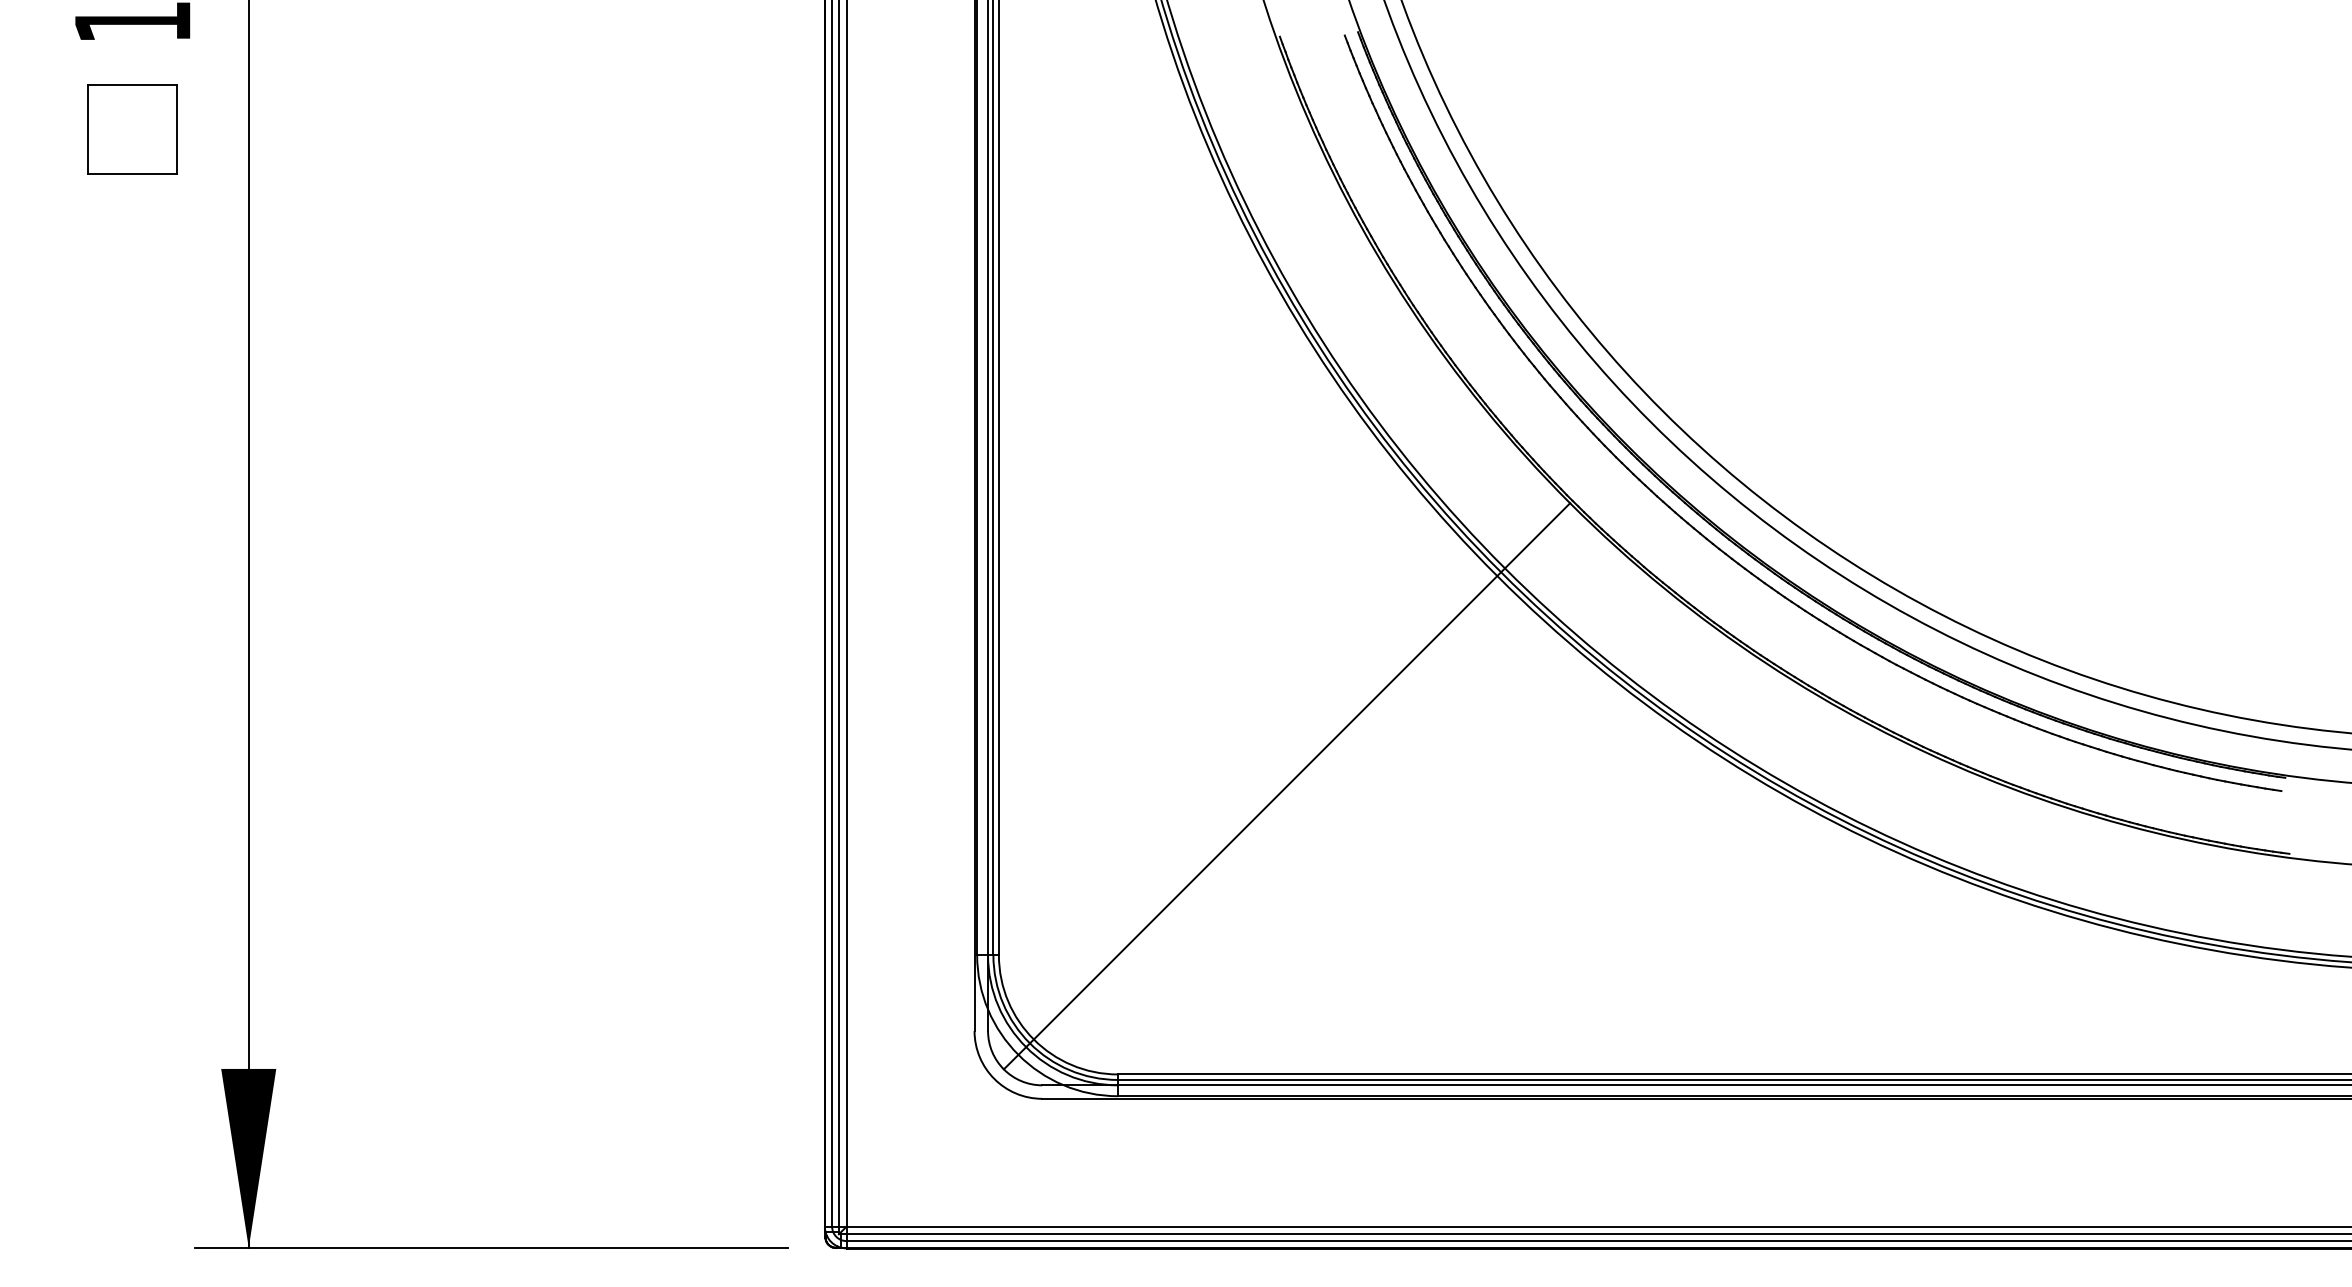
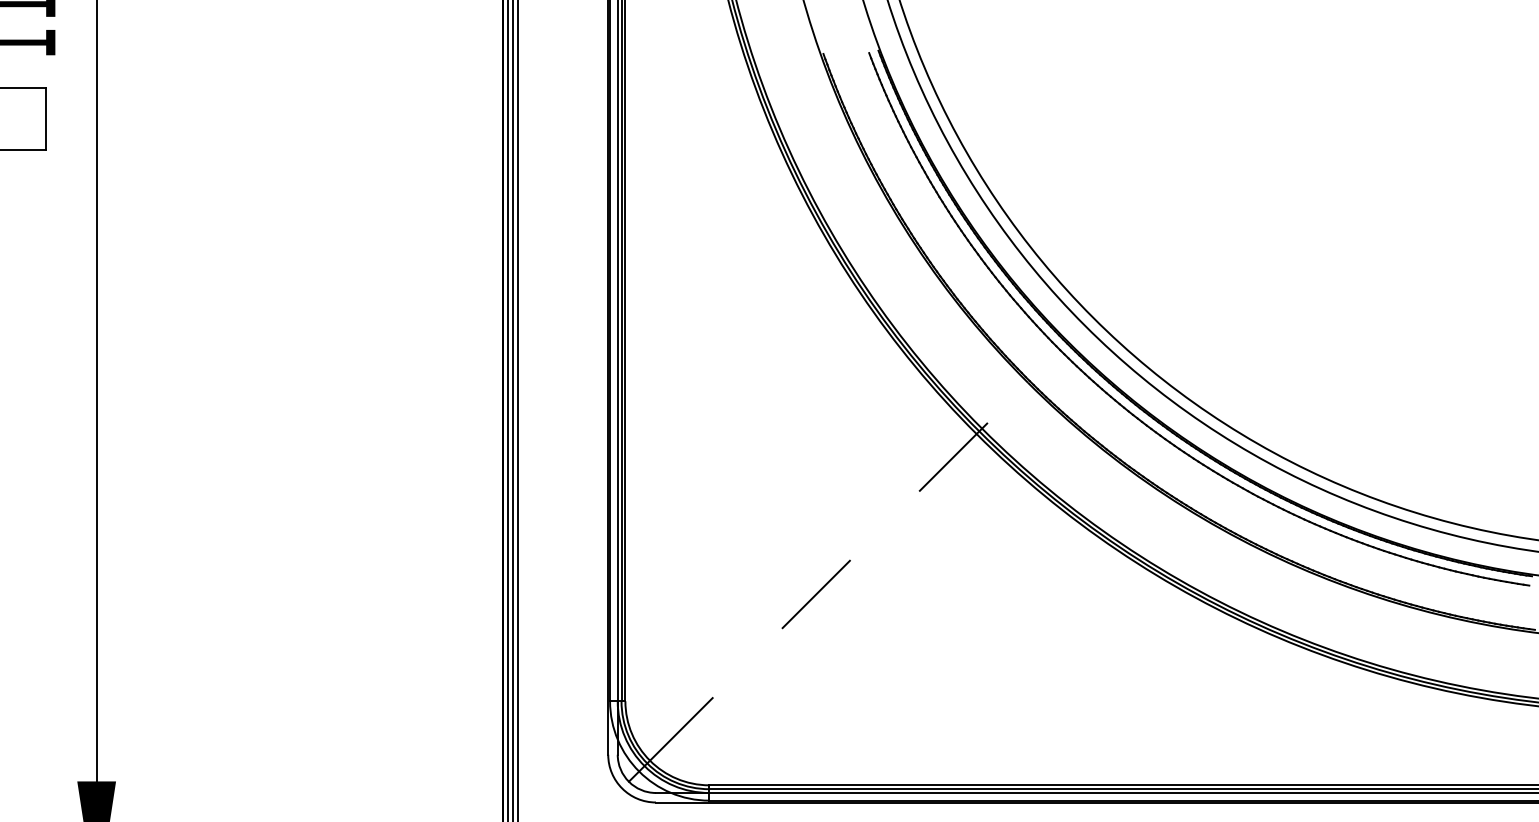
line: (1298, 775) -> (836, 574), solid -> dashed

